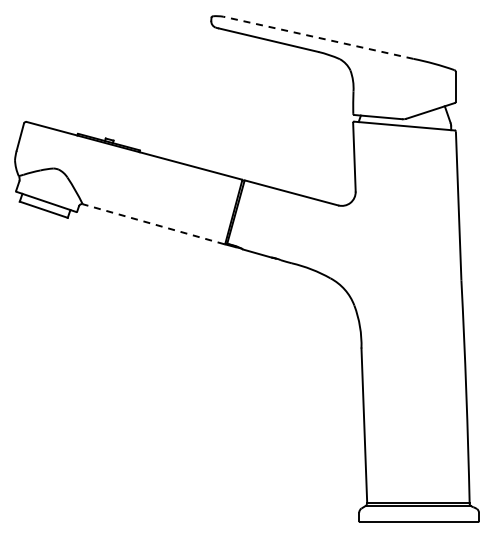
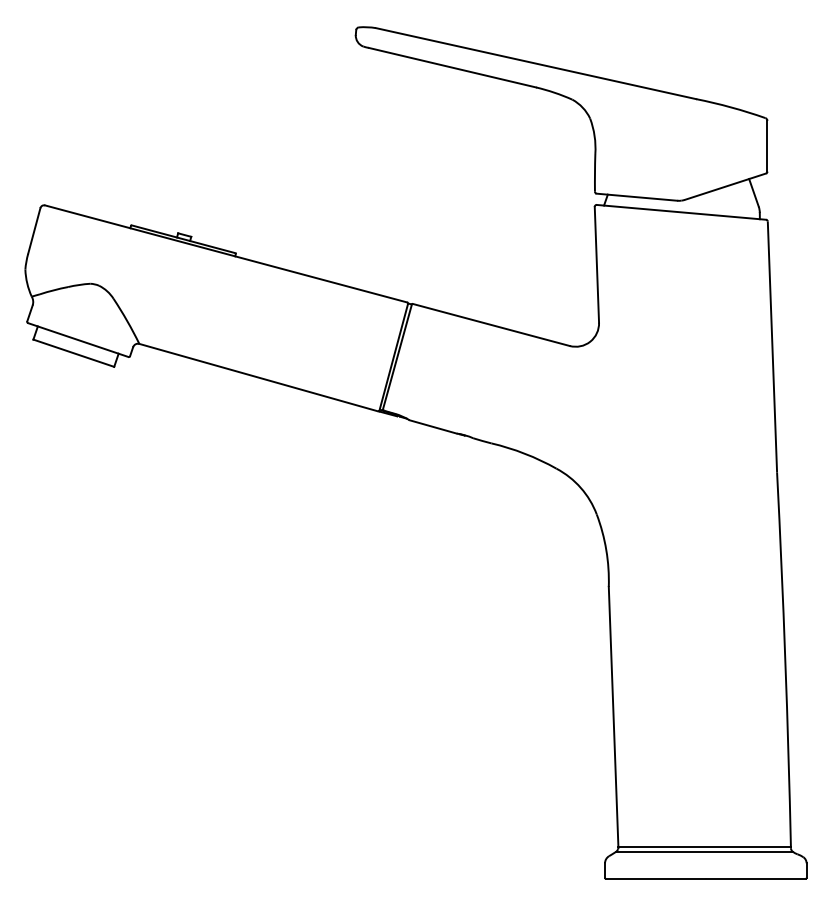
line: (317, 37) -> (534, 63), dashed -> solid
line: (153, 224) -> (258, 378), dashed -> solid

